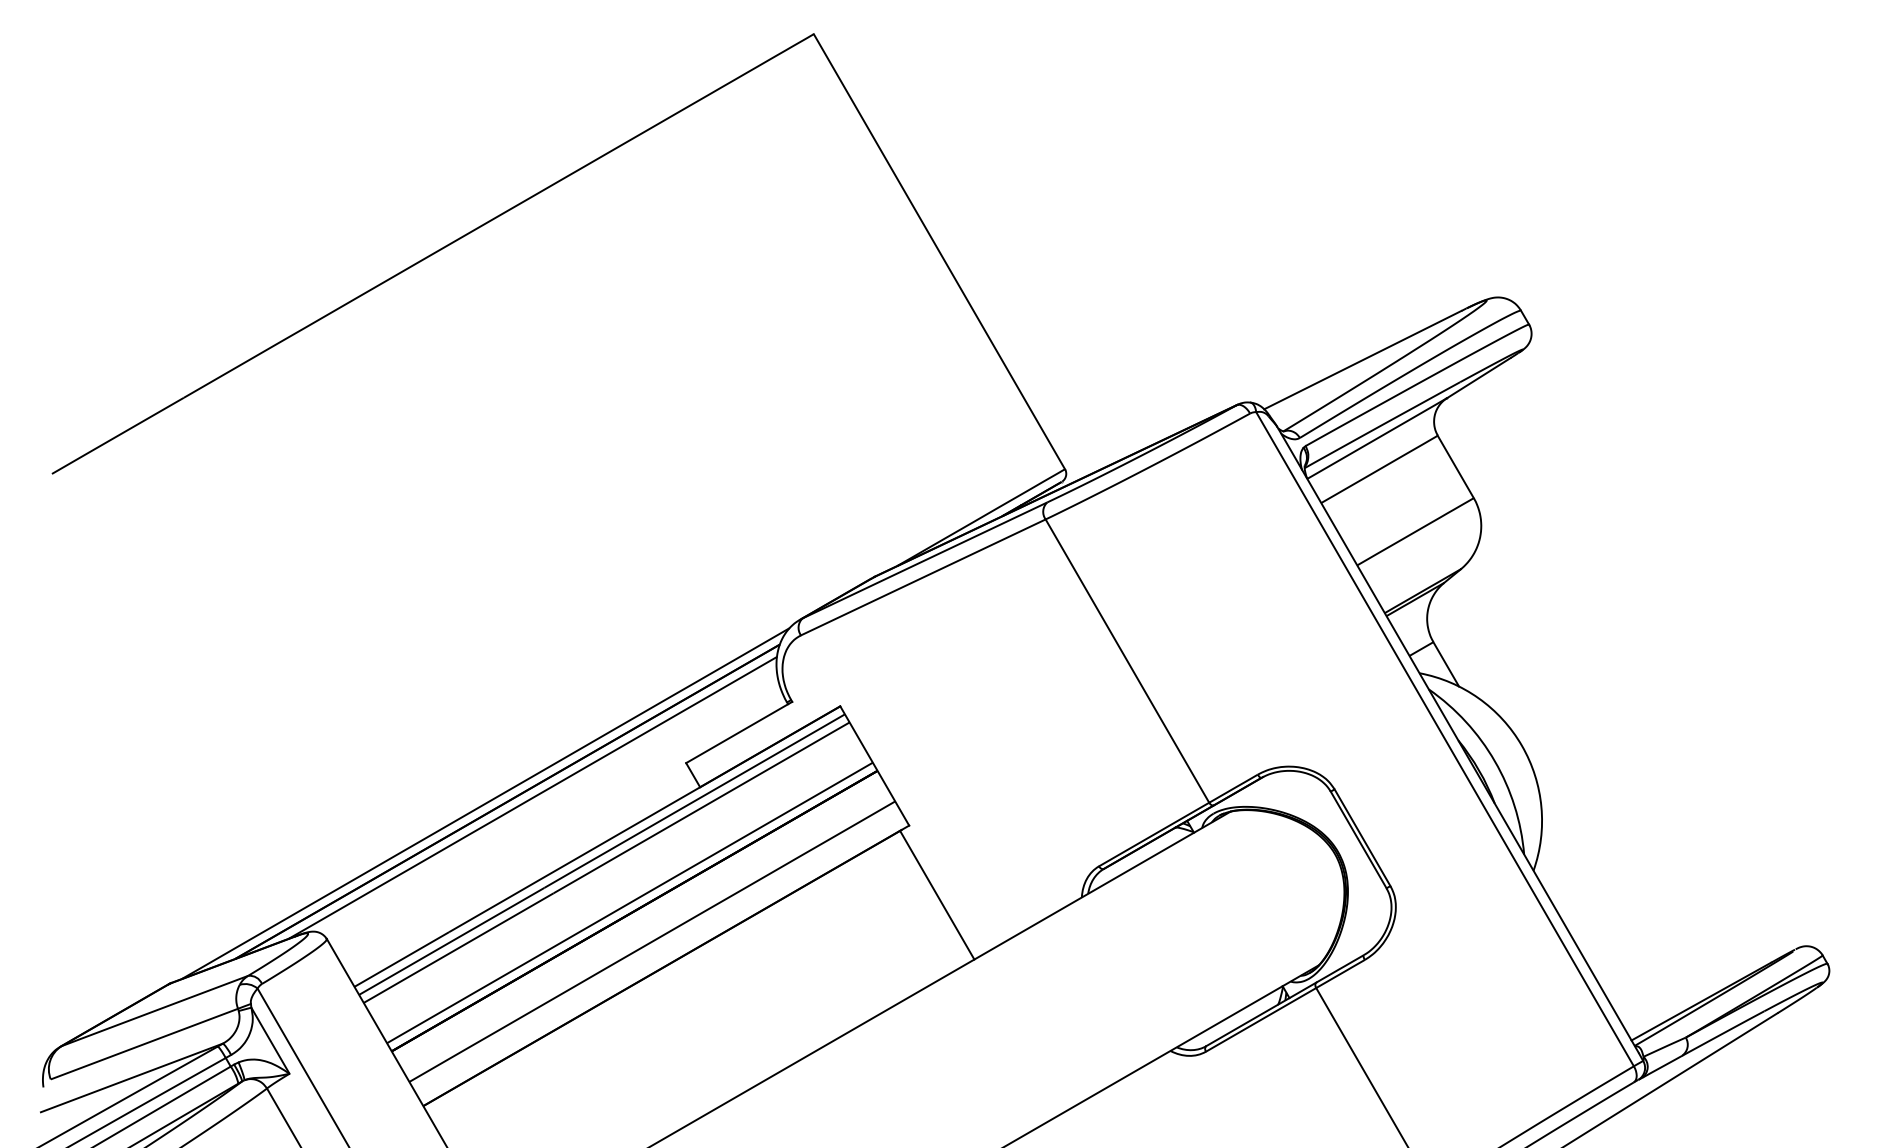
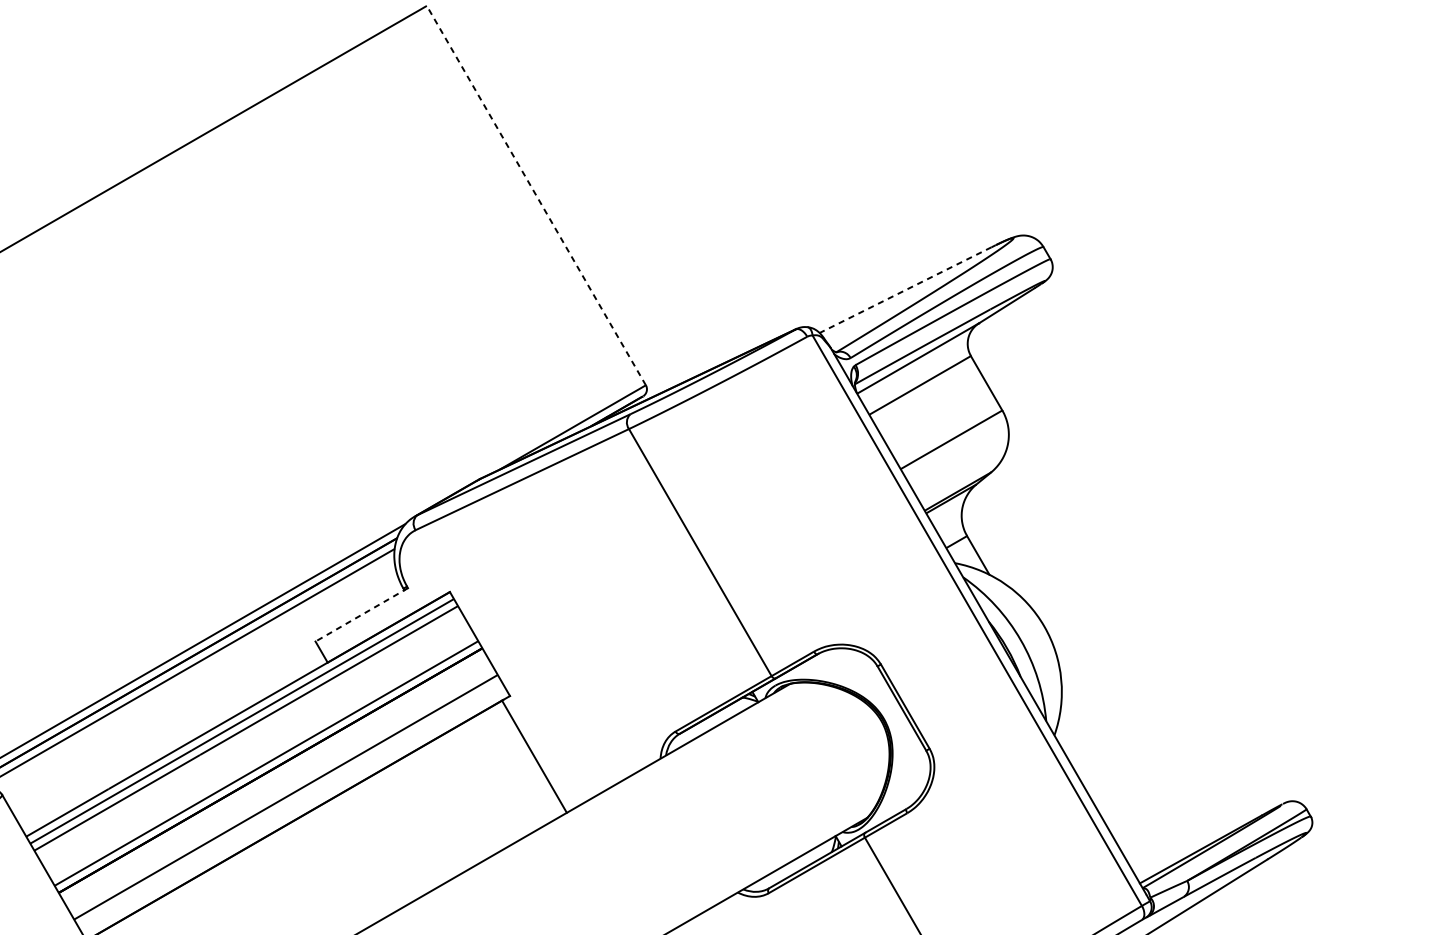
line: (939, 251) -> (536, 195), solid -> dashed
line: (1362, 360) -> (905, 290), solid -> dashed
line: (738, 732) -> (361, 614), solid -> dashed

